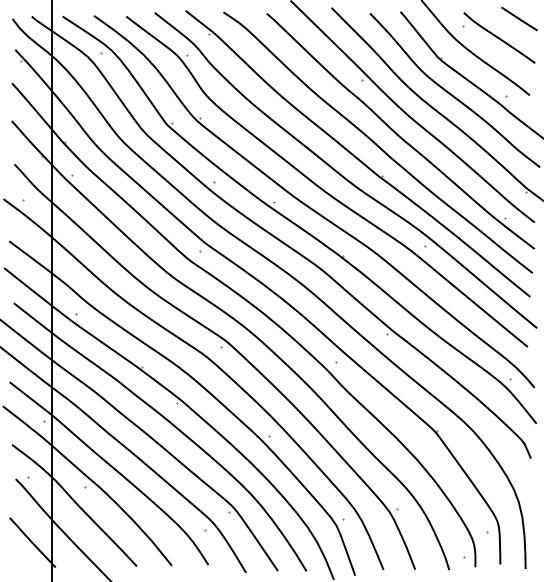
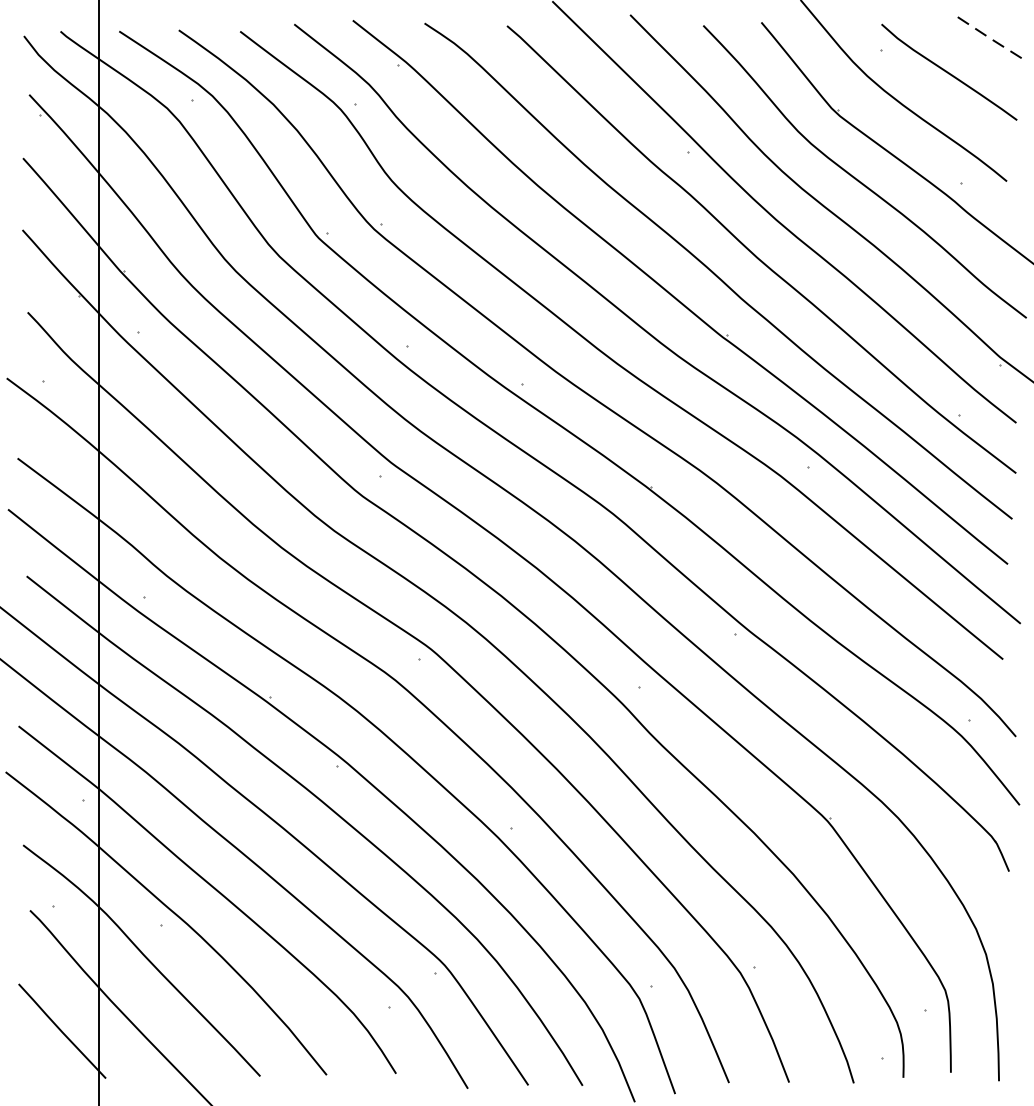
line: (519, 19) -> (987, 37), solid -> dashed

